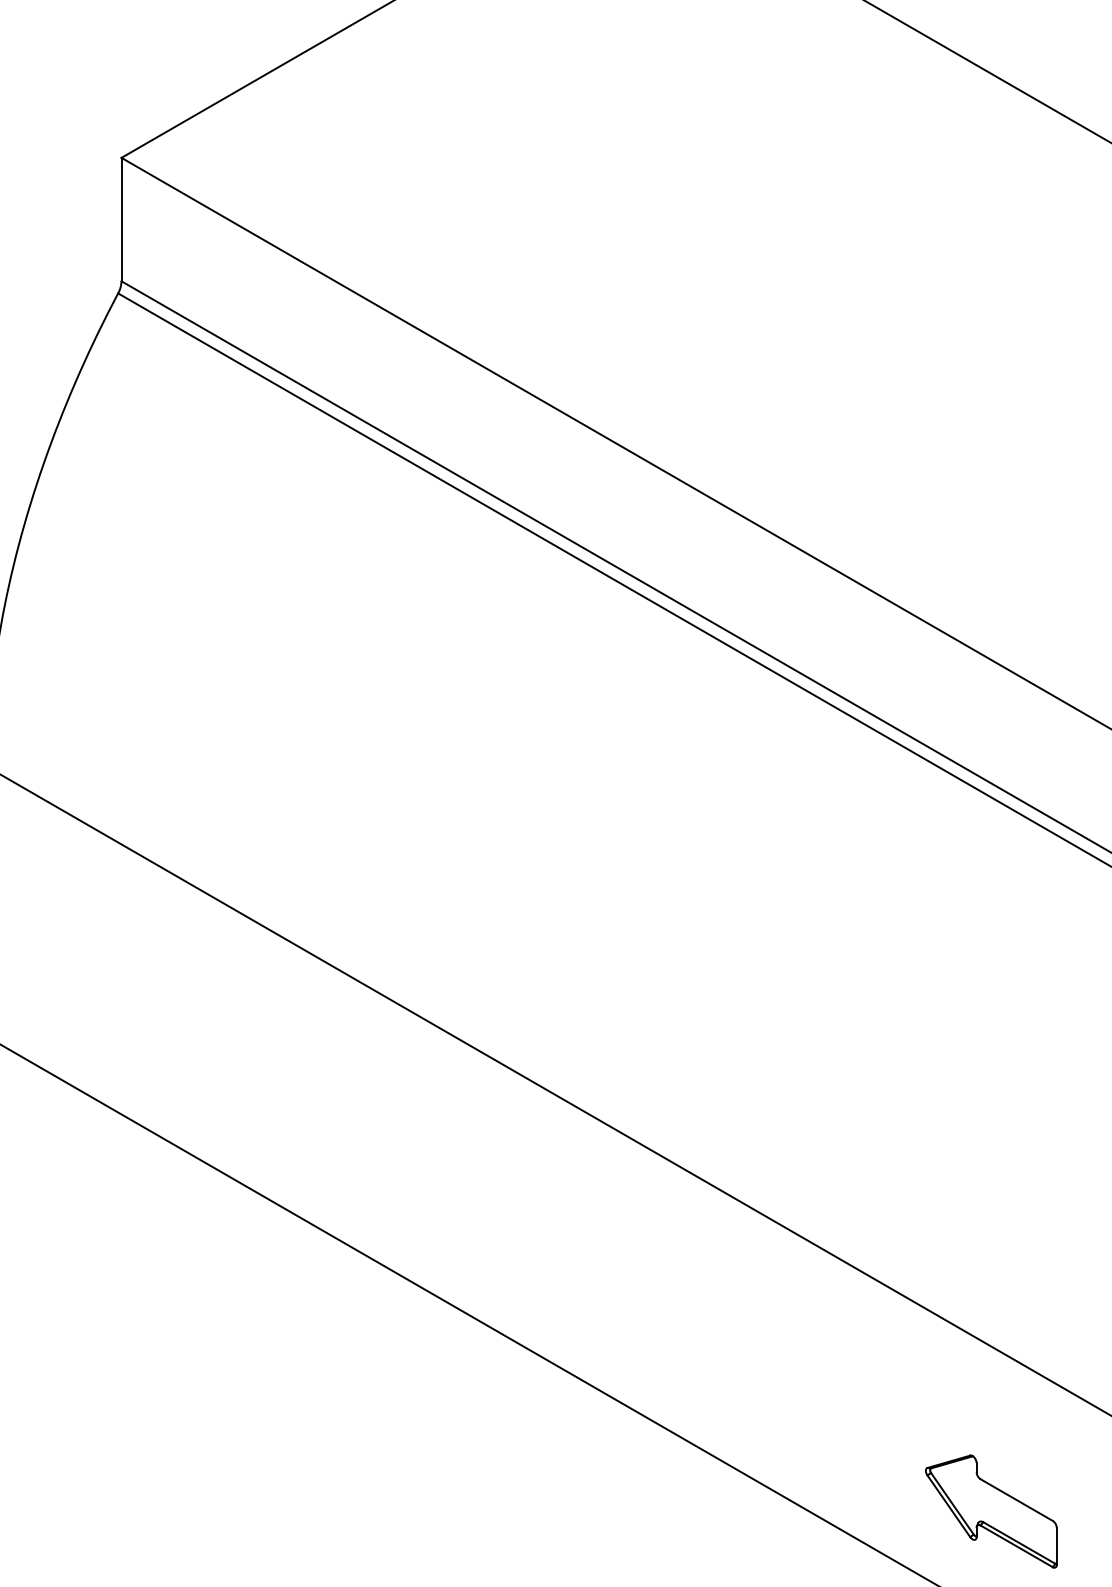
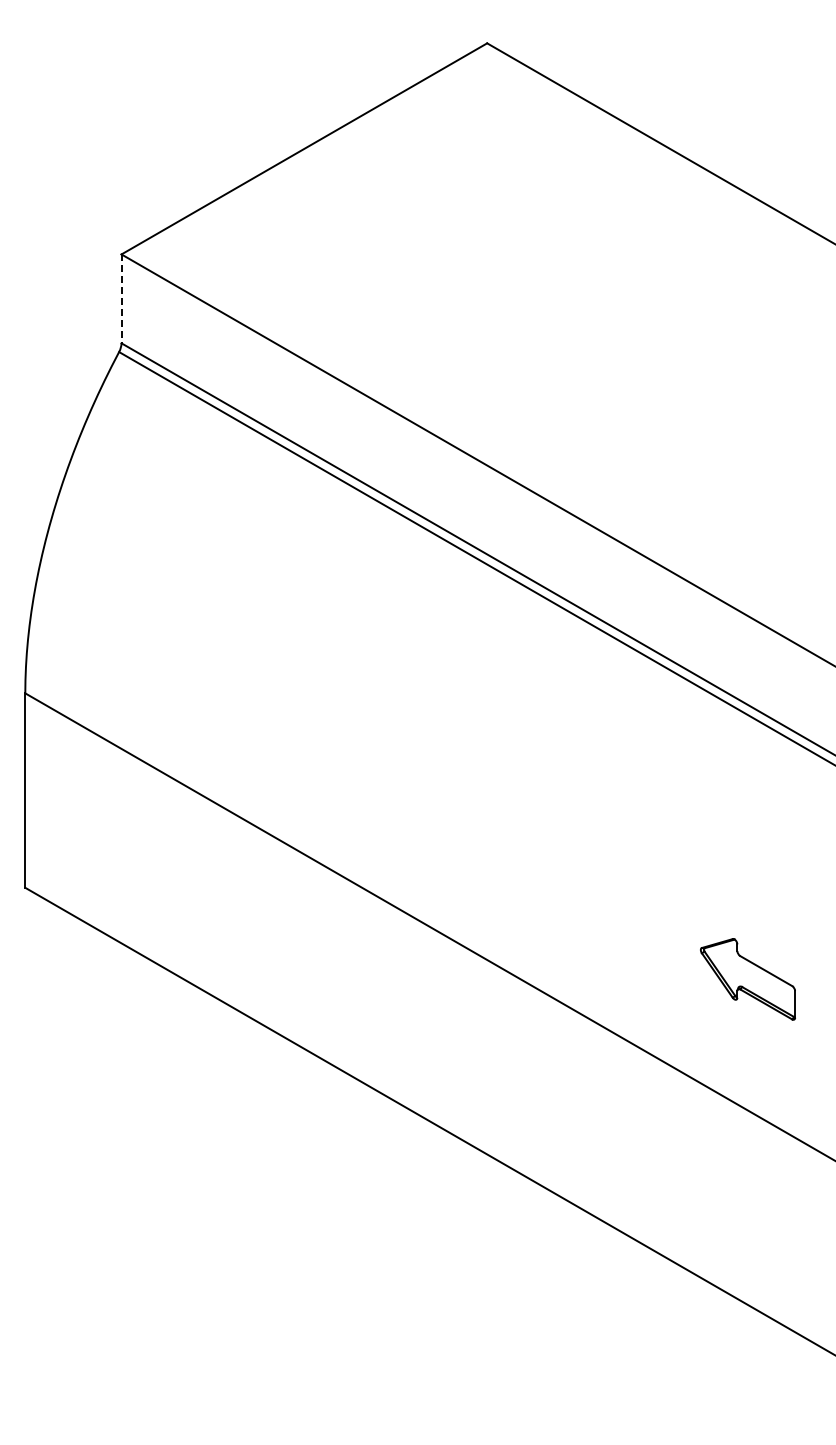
line: (121, 220) -> (121, 299), solid -> dashed
part: (990, 1511) -> (747, 979), moved

